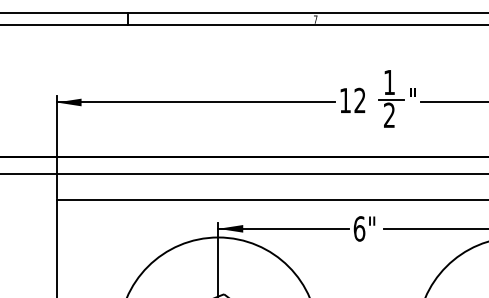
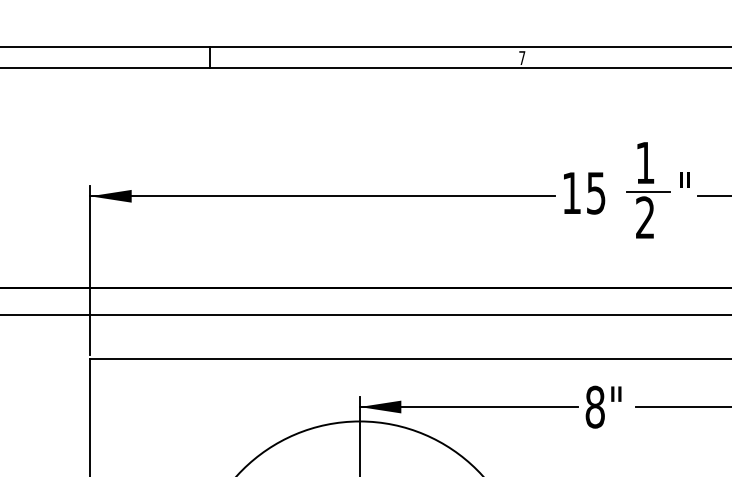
text: (359, 100) -> (595, 192), 12 -> 15
text: (359, 228) -> (595, 406), 6" -> 8"

